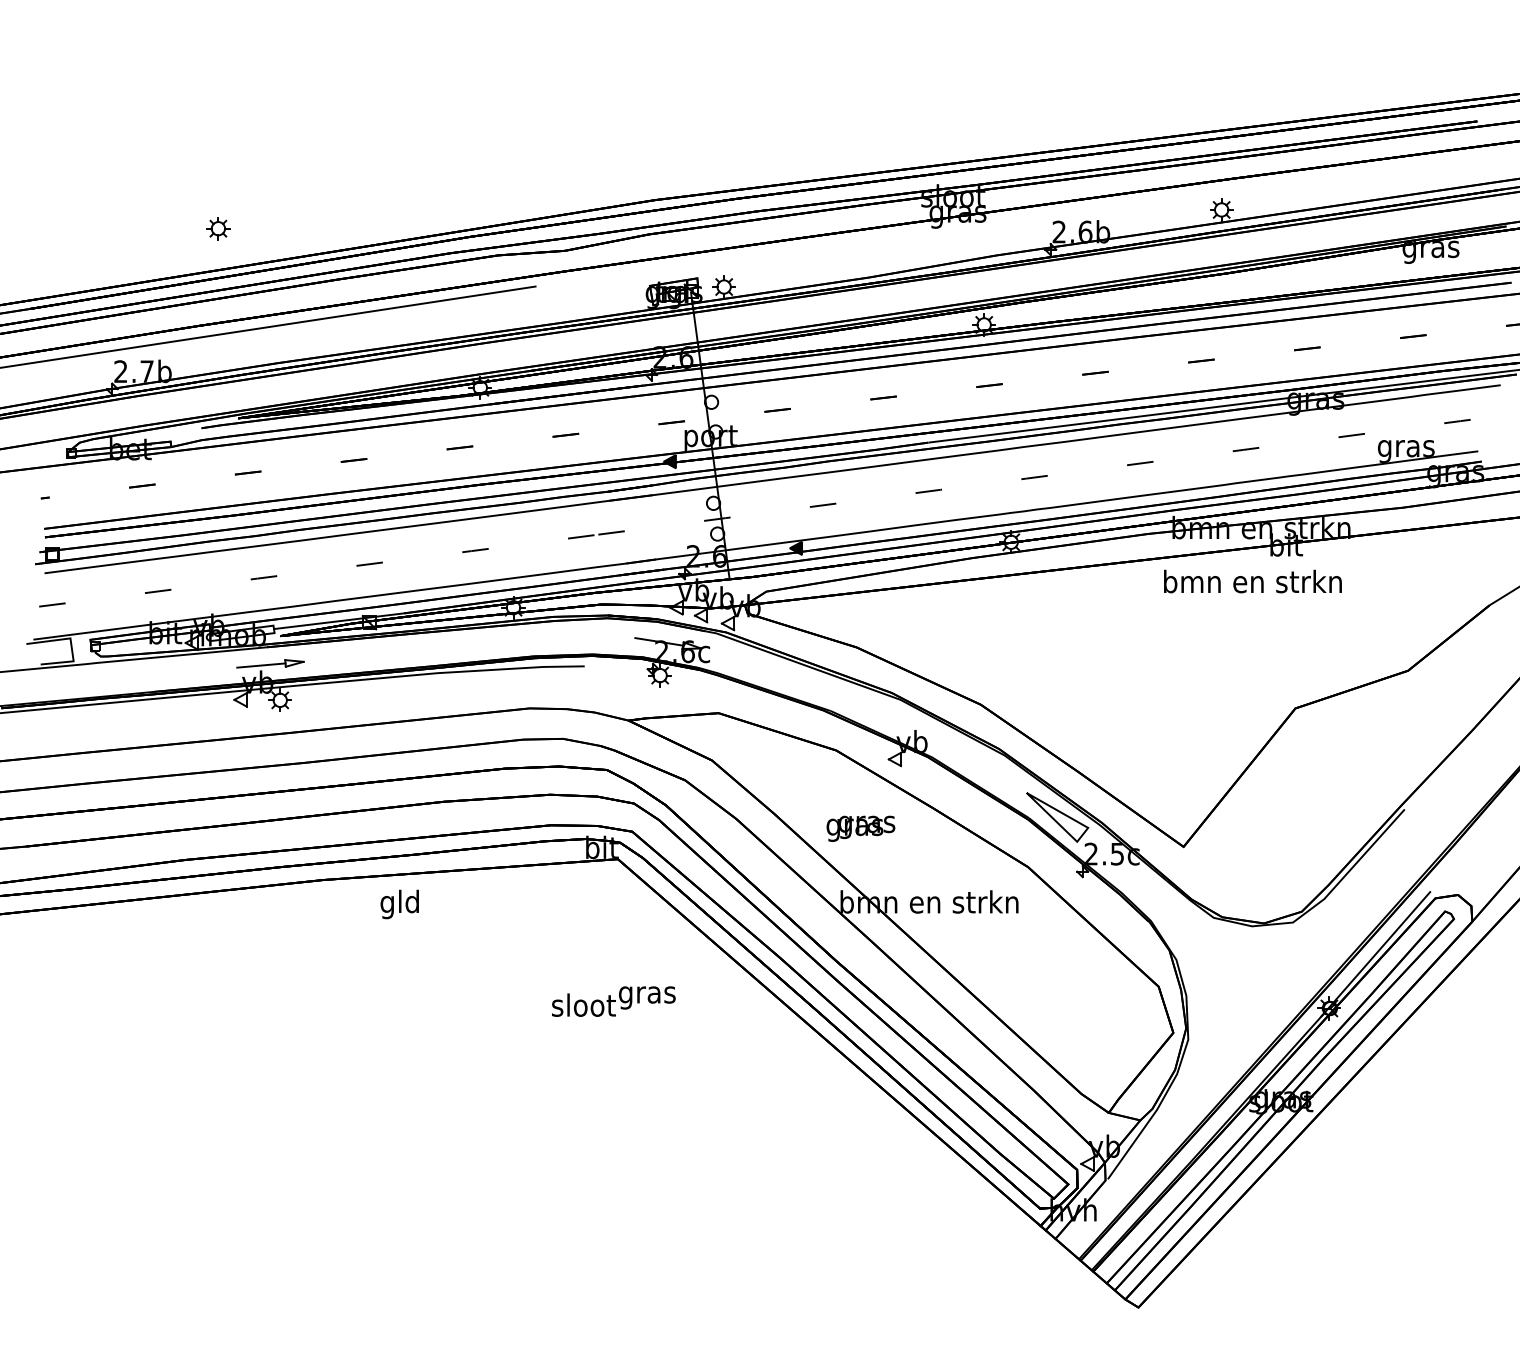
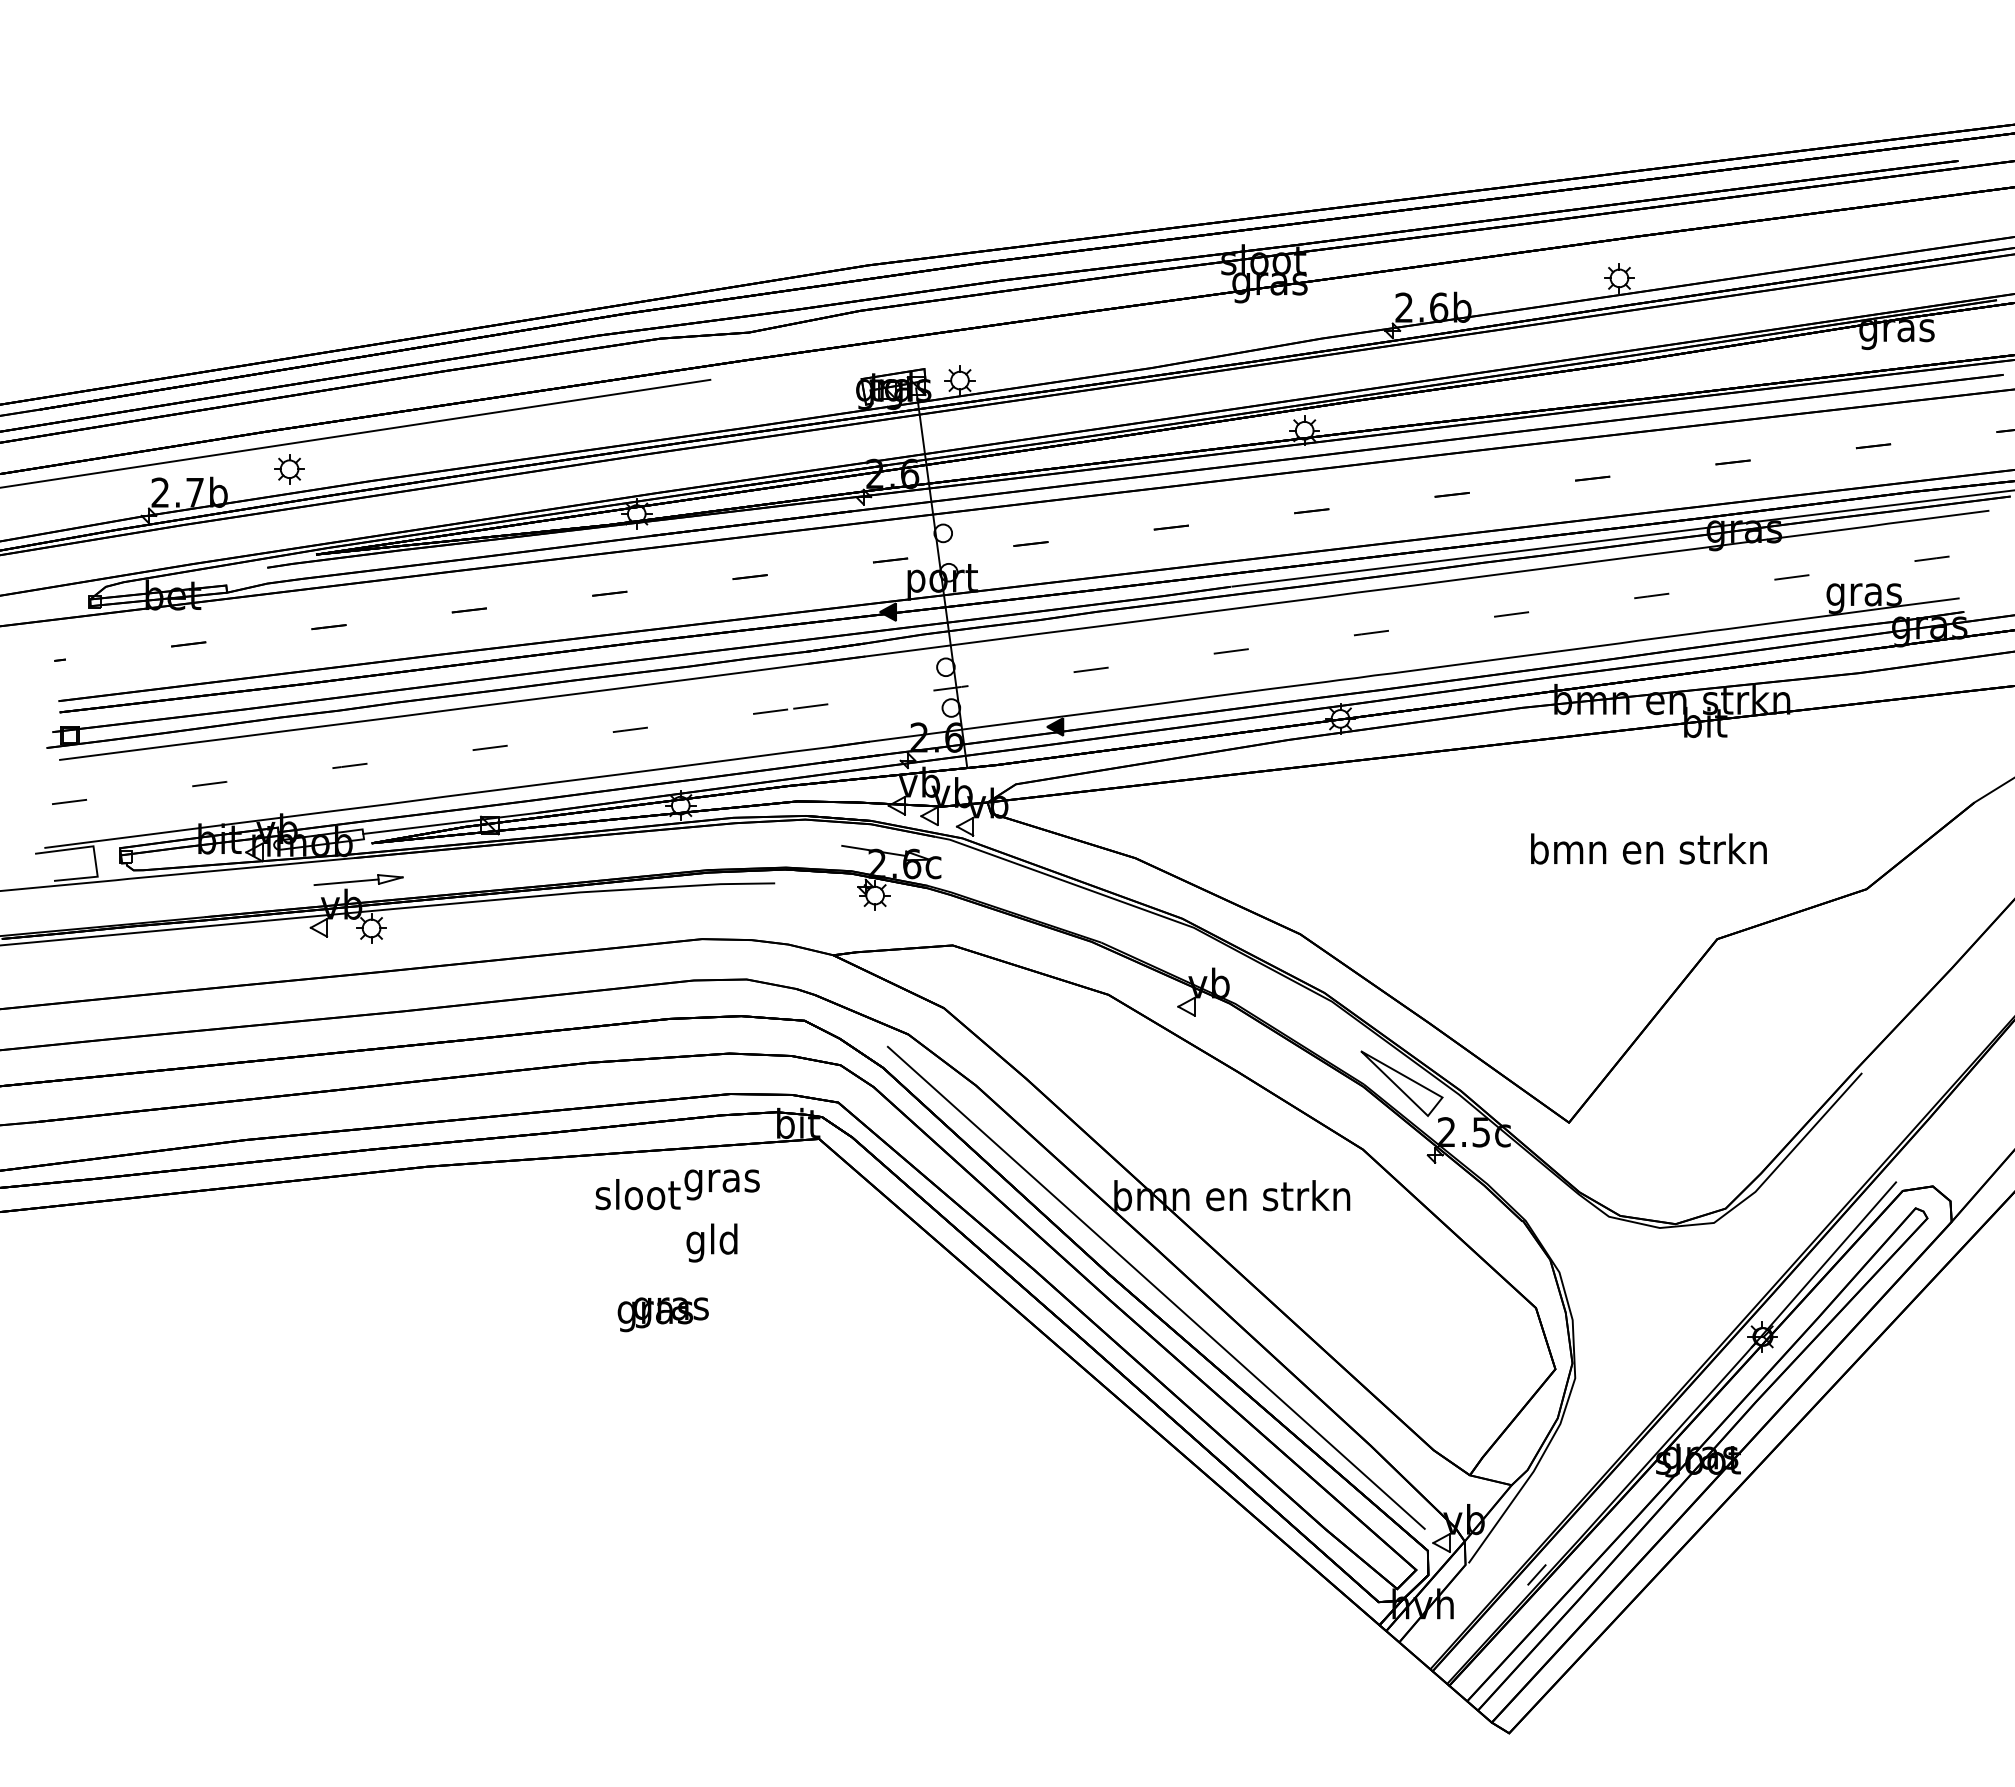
part: (218, 228) -> (289, 469), moved
text: (1252, 581) -> (1648, 848), moved
text: (860, 828) -> (662, 1314), moved
text: (399, 904) -> (711, 1242), moved
line: (871, 971) -> (1155, 1287), added
text: (613, 1001) -> (677, 1189), moved
line: (1159, 1187) -> (1536, 1574), added

